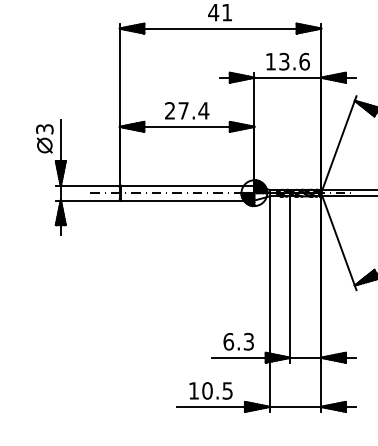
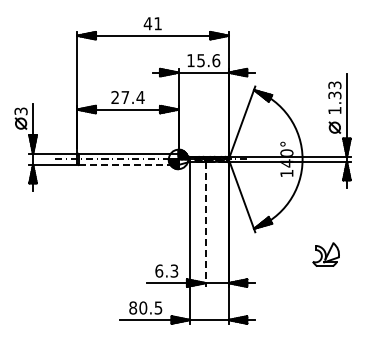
text: (283, 61) -> (200, 60), 13.6 -> 15.6
line: (189, 199) -> (129, 164), solid -> dashed
line: (290, 279) -> (205, 224), solid -> dashed
text: (194, 390) -> (133, 307), 10.5 -> 80.5

